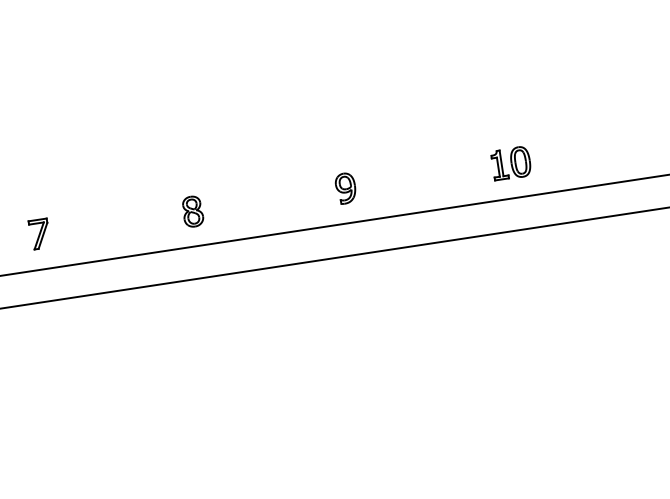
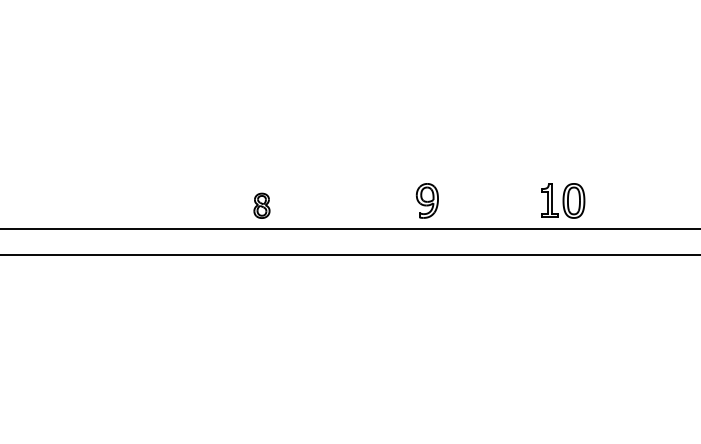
part: (511, 163) -> (563, 200), size x1.4
part: (345, 188) -> (427, 200), size x1.4
part: (192, 211) -> (261, 205), moved
part: (39, 234) -> (176, 200), removed

